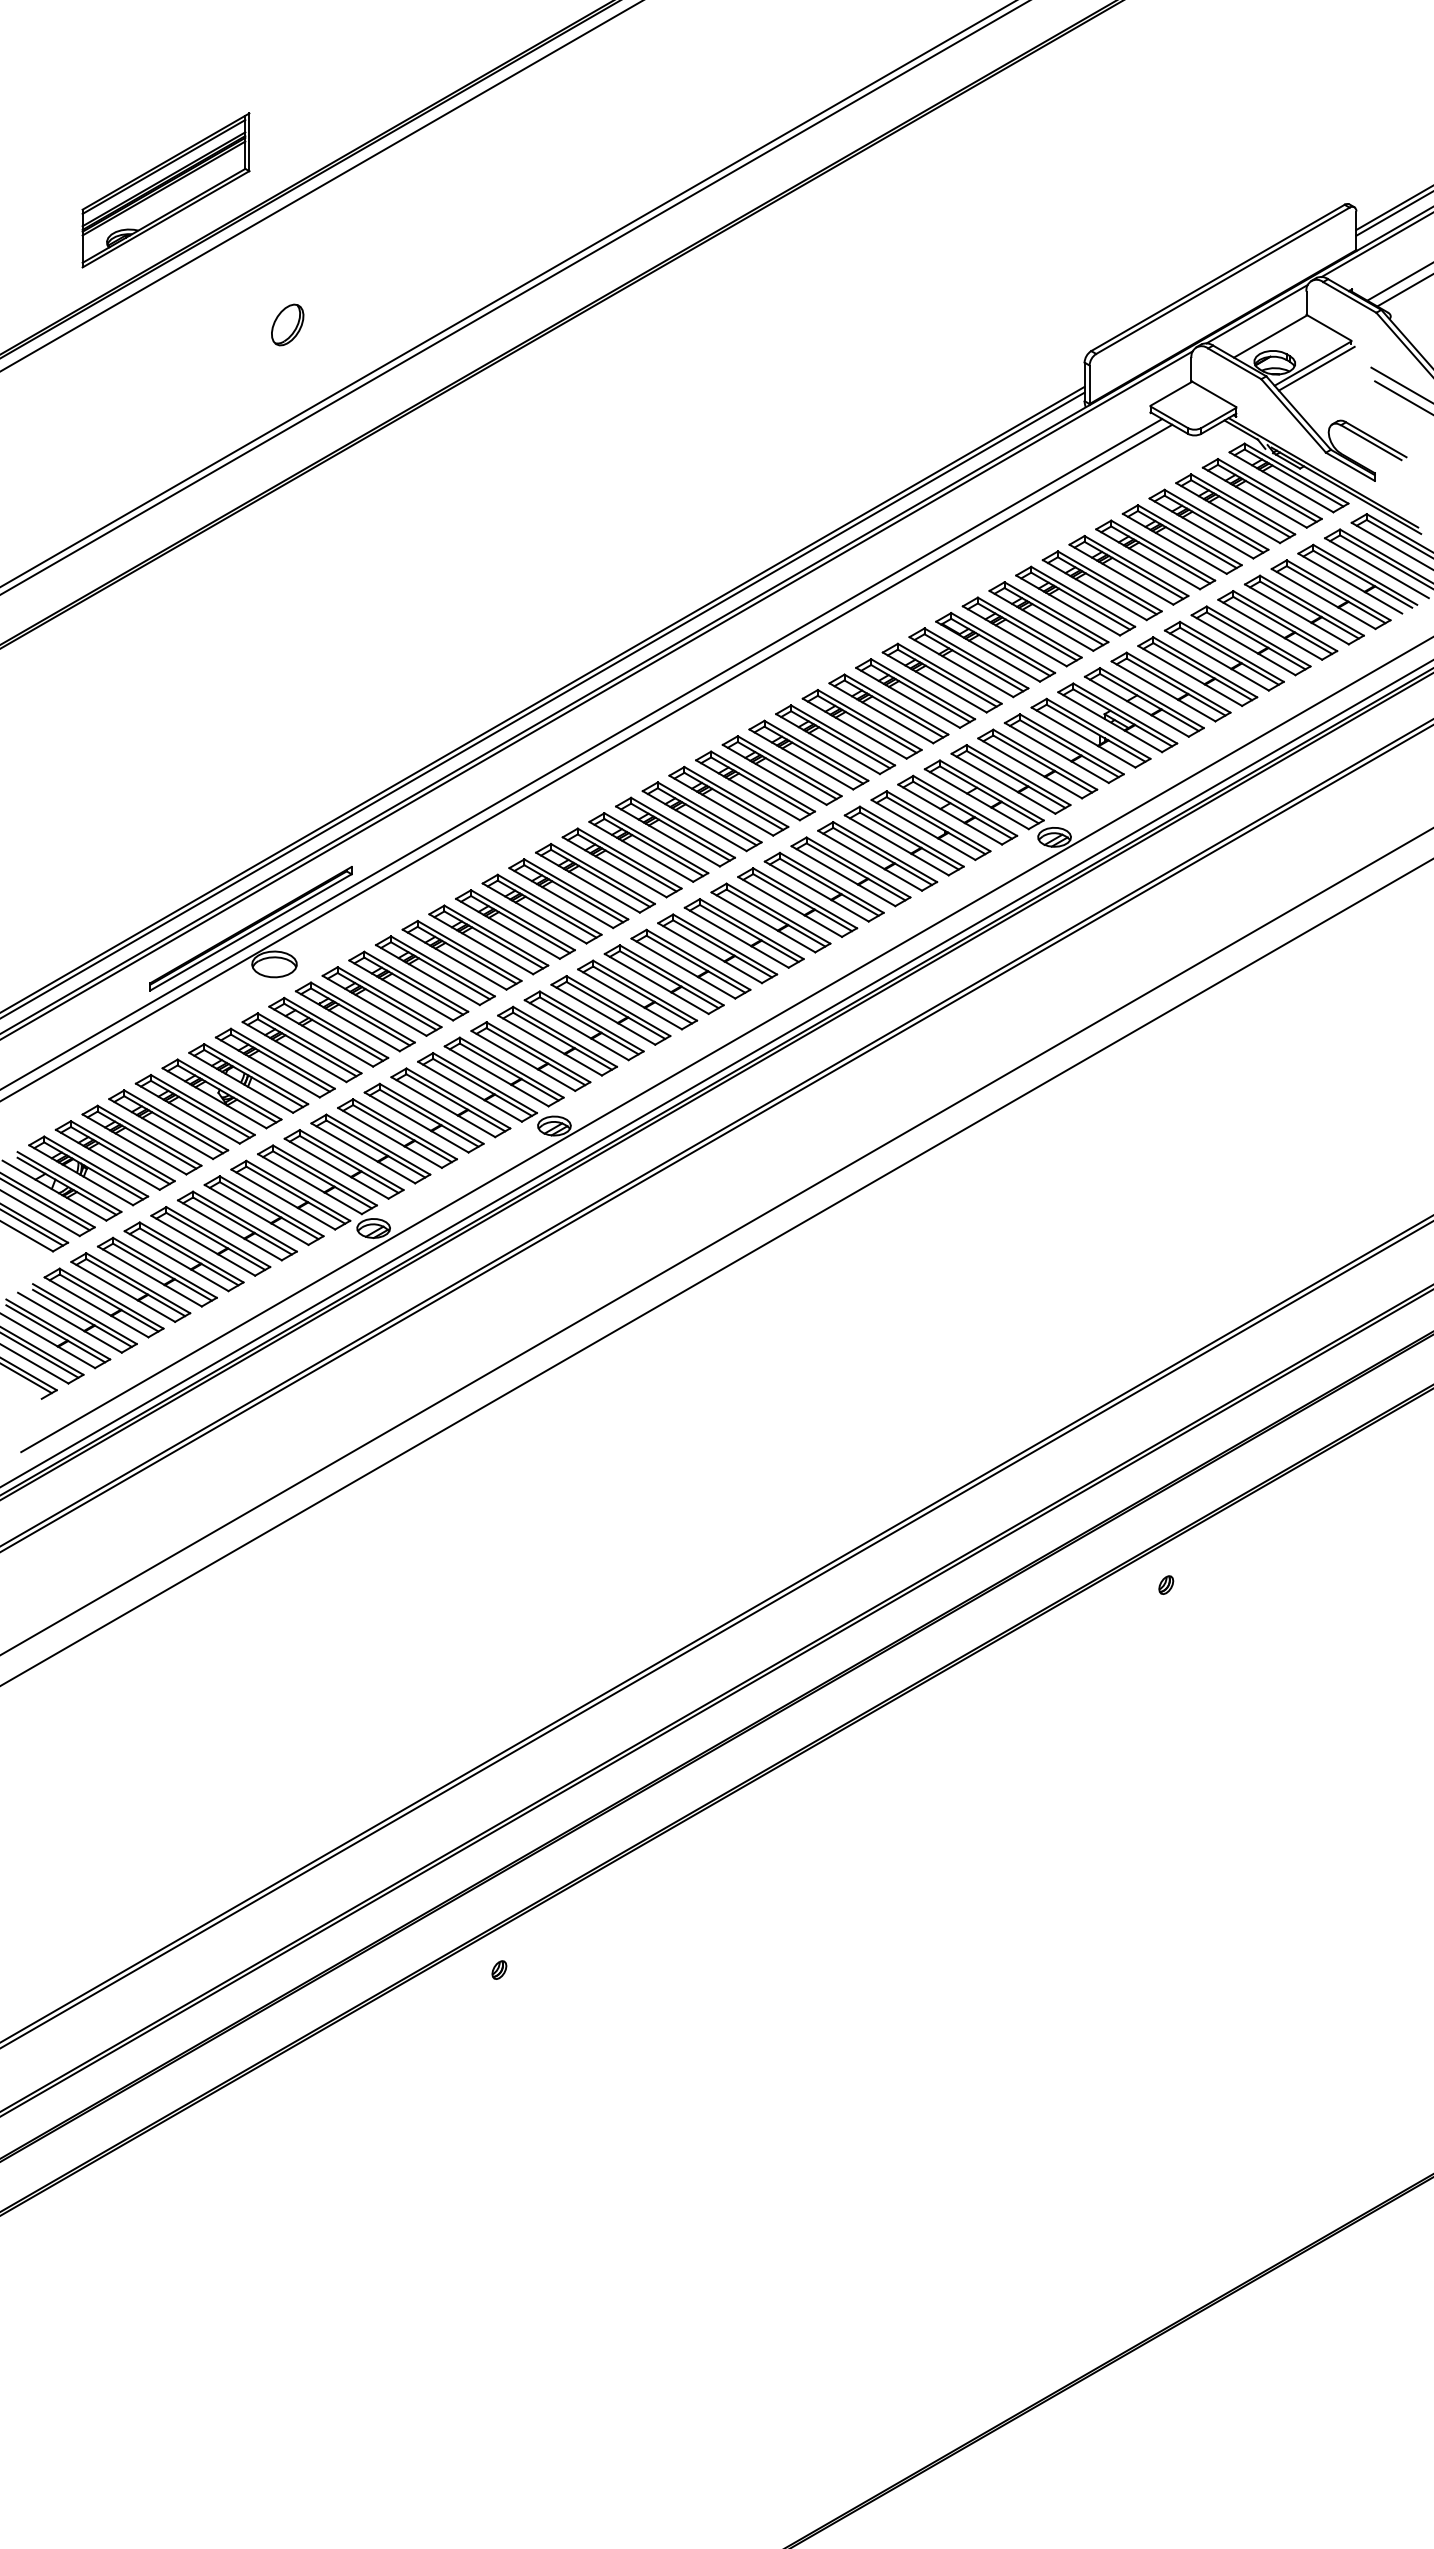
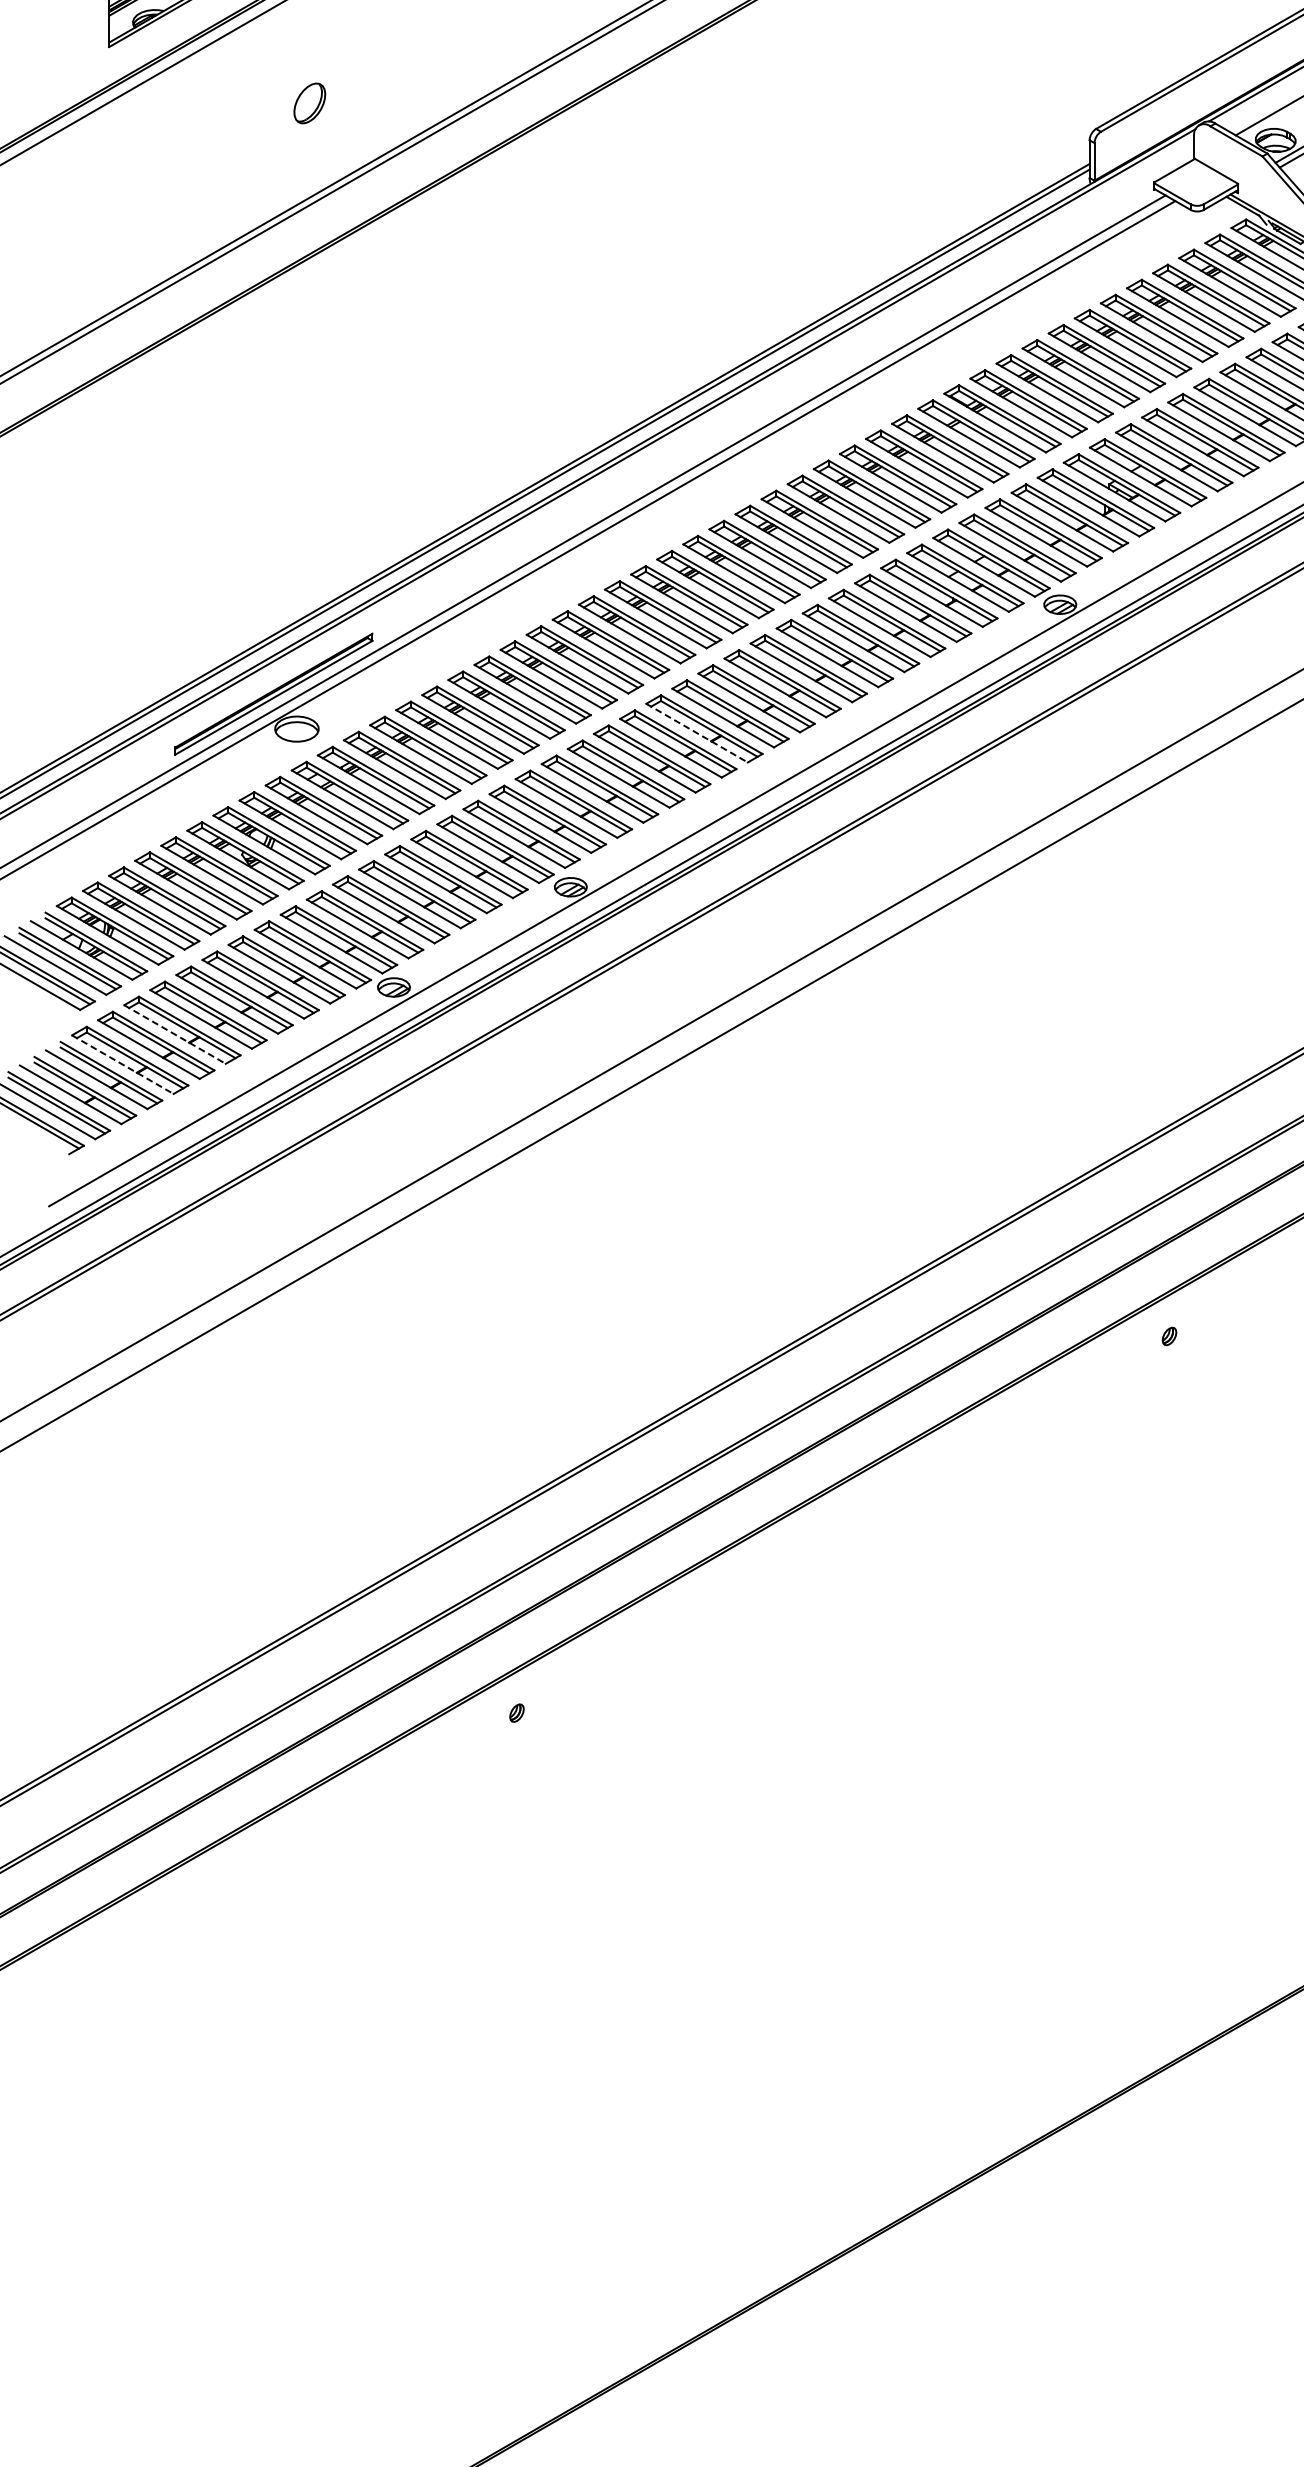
line: (683, 968) -> (697, 733), solid -> dashed
line: (149, 1276) -> (174, 1034), solid -> dashed
line: (96, 1307) -> (122, 1064), solid -> dashed

